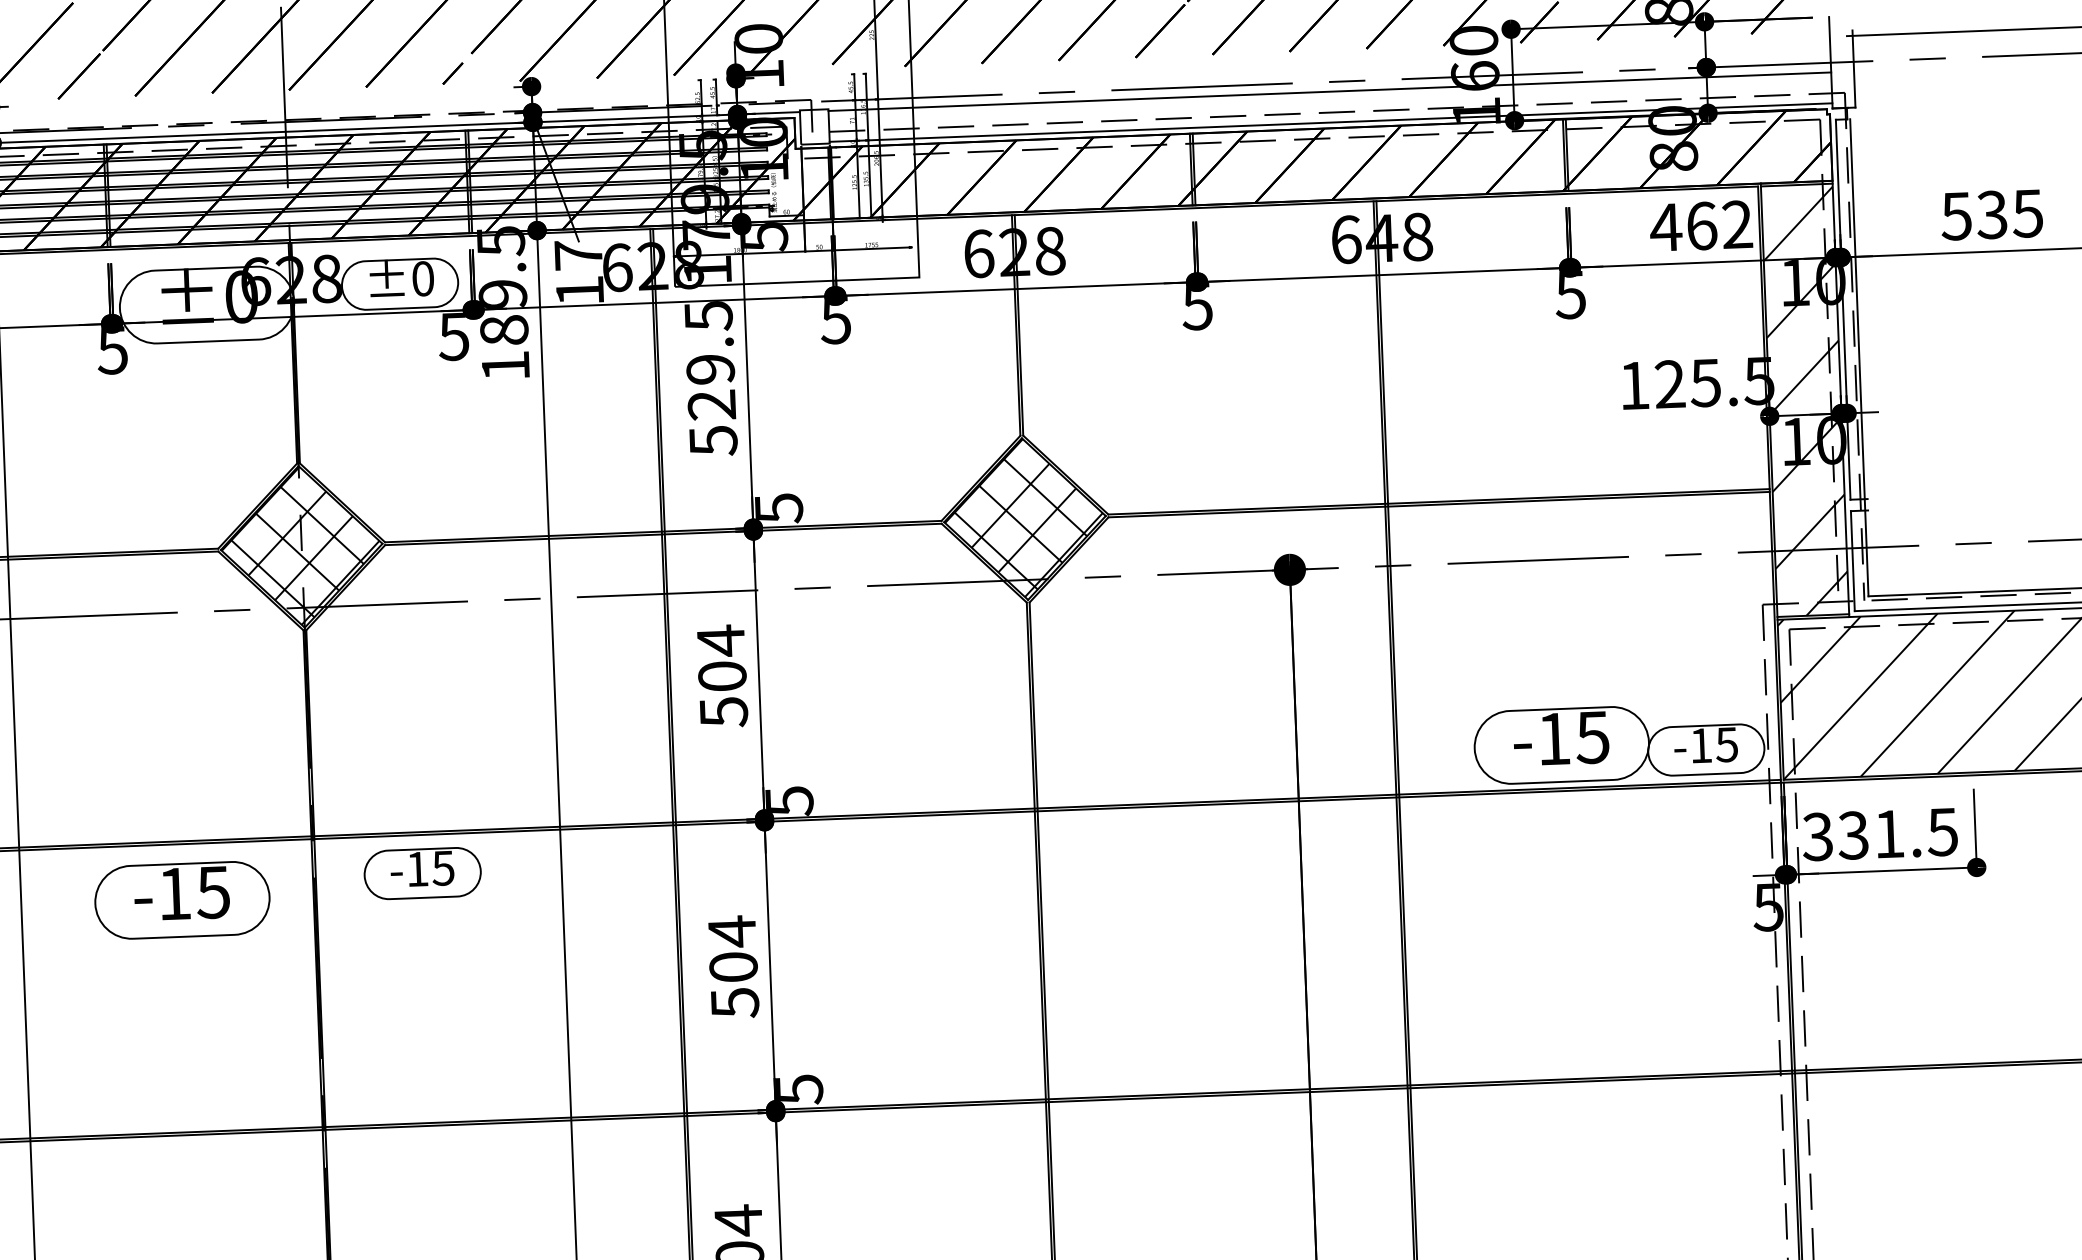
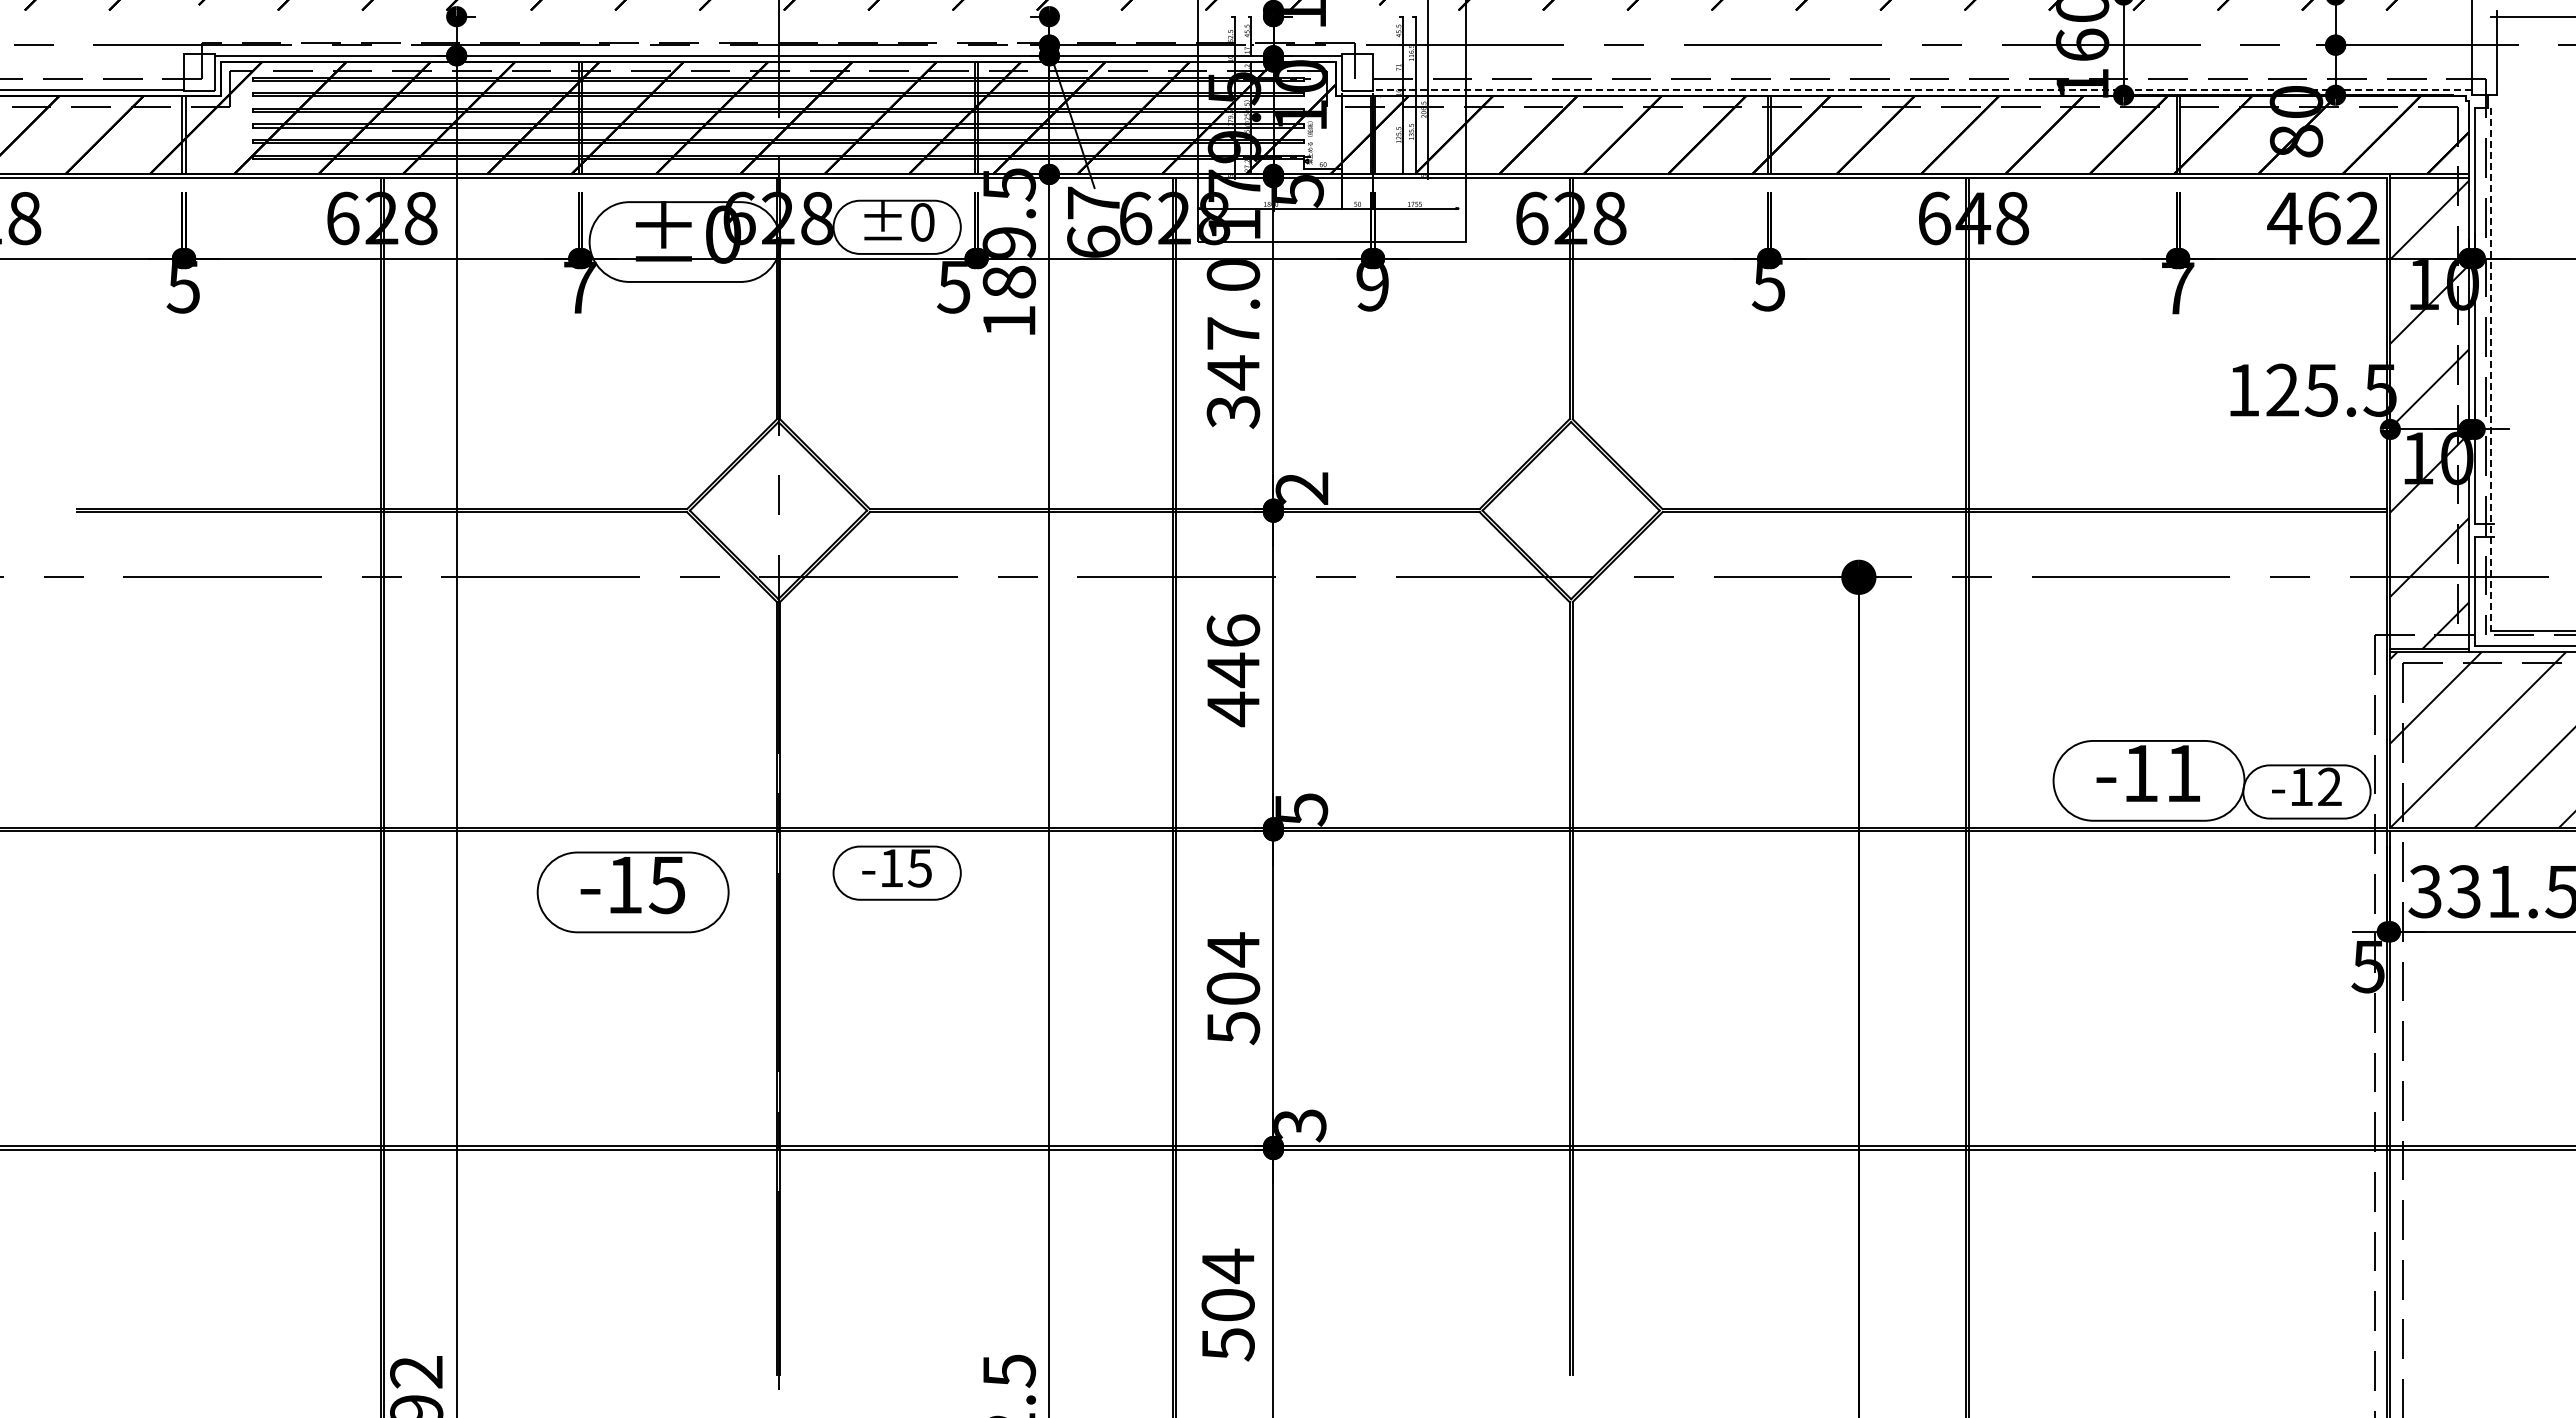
line: (1329, 91) -> (1922, 55), removed
line: (1330, 122) -> (1922, 89), solid -> dashed
text: (579, 290) -> (1093, 241), 17 -> 67
text: (1570, 295) -> (2177, 288), 5 -> 7
text: (834, 320) -> (1371, 285), 5 -> 9
text: (112, 350) -> (579, 287), 5 -> 7
line: (1859, 358) -> (2490, 369), solid -> dashed
text: (711, 379) -> (1233, 344), 529.5 -> 347.0
text: (778, 508) -> (1301, 488), 5 -> 2
hatch: (1023, 518) -> (1569, 509), removed
hatch: (299, 545) -> (776, 509), removed
text: (722, 676) -> (1233, 670), 504 -> 446
text: (1592, 737) -> (2182, 773), -15 -> -11
text: (1726, 744) -> (2329, 786), -15 -> -12
text: (799, 1089) -> (1300, 1125), 5 -> 3

